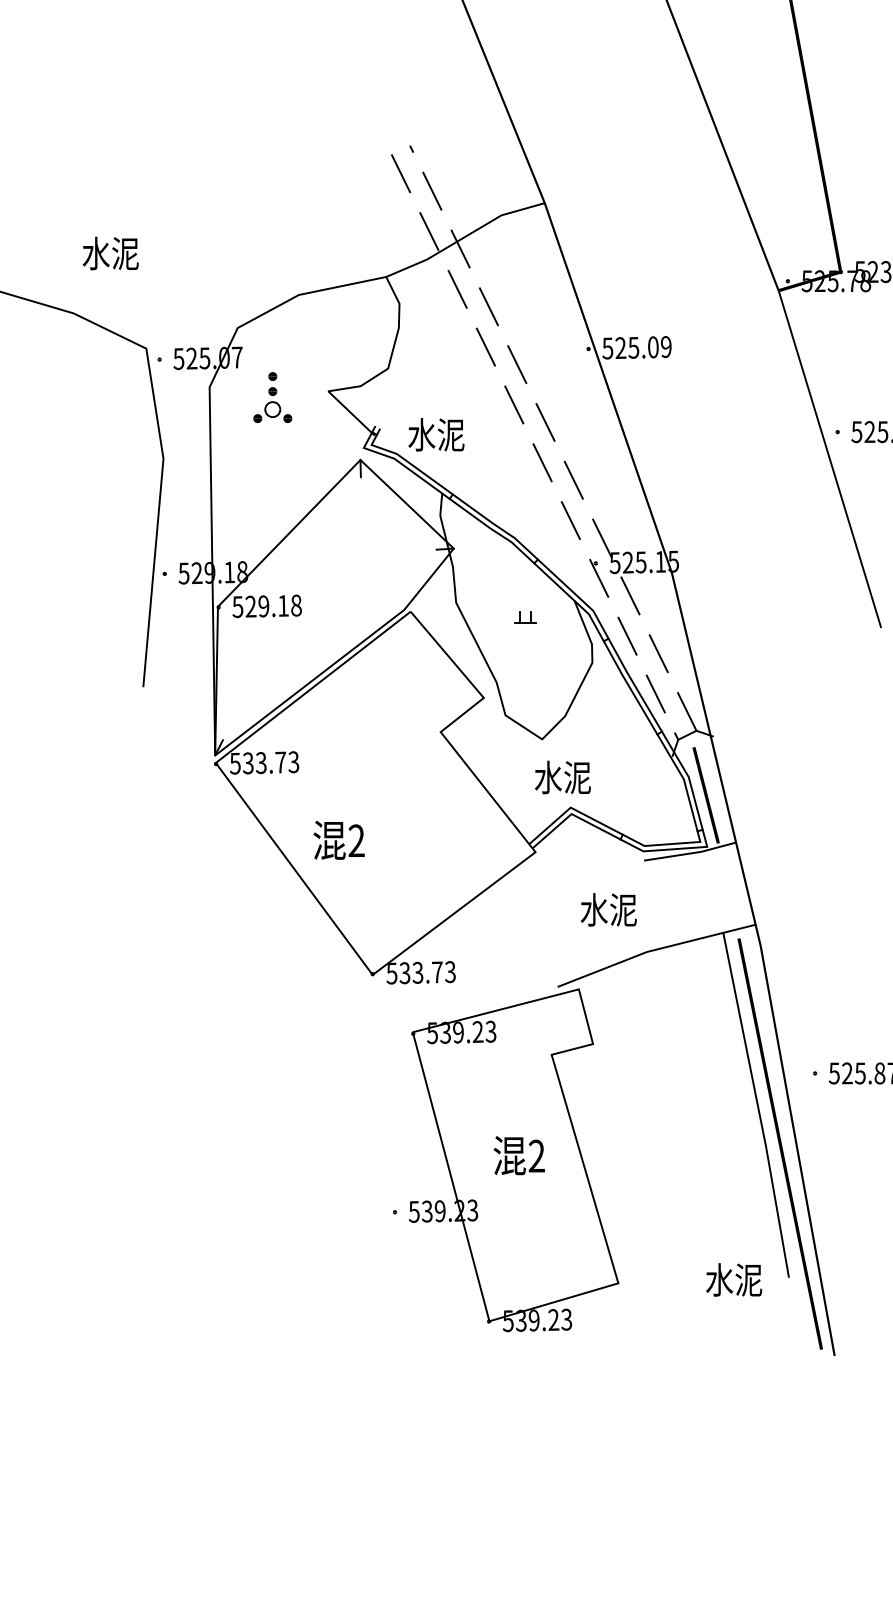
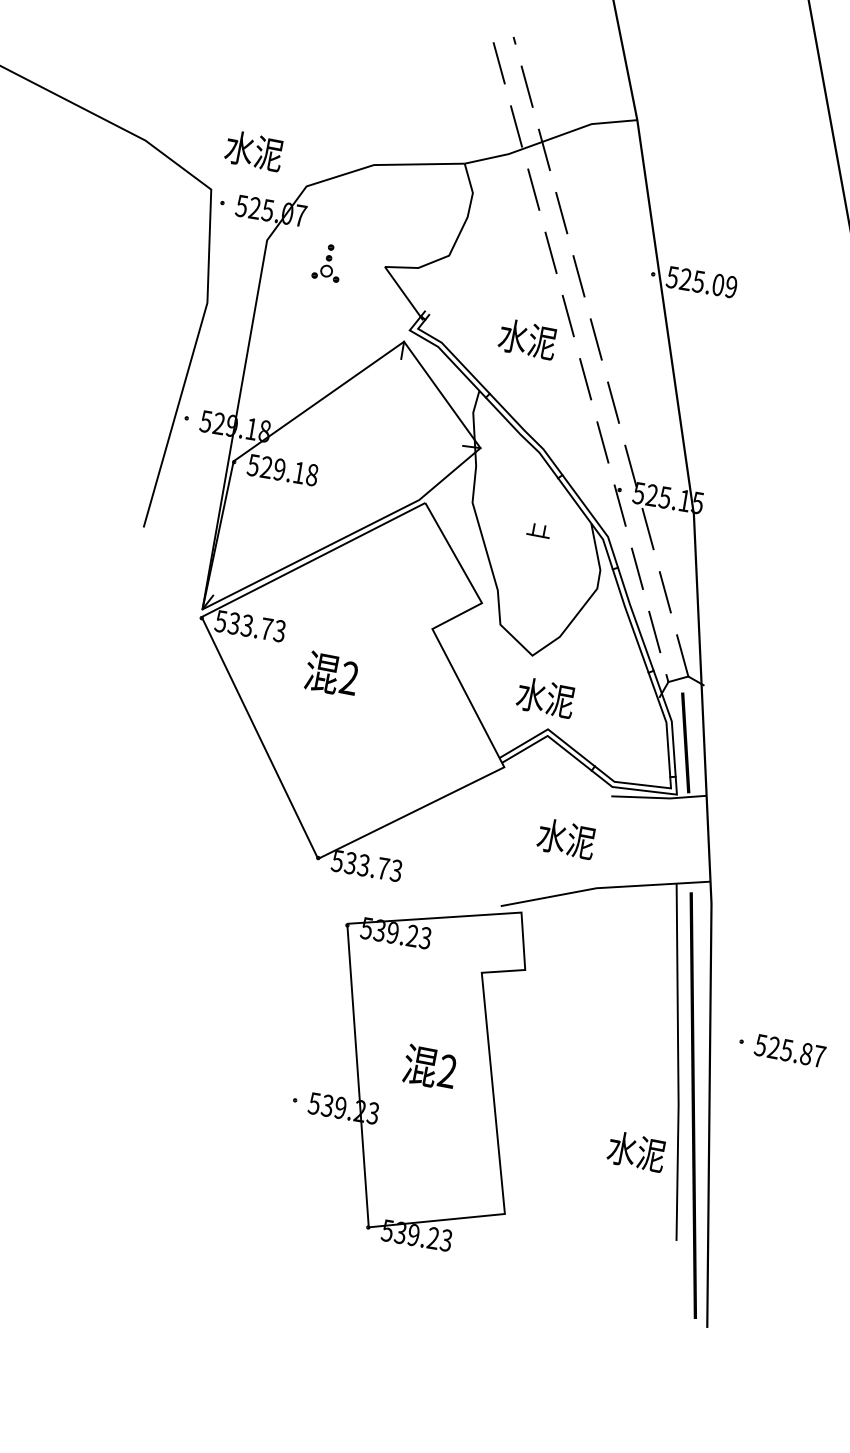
text: (110, 253) -> (254, 150), moved
part: (272, 397) -> (328, 262), size x0.71
text: (436, 434) -> (527, 338), moved
text: (338, 839) -> (331, 673), moved
text: (734, 1279) -> (637, 1151), moved

